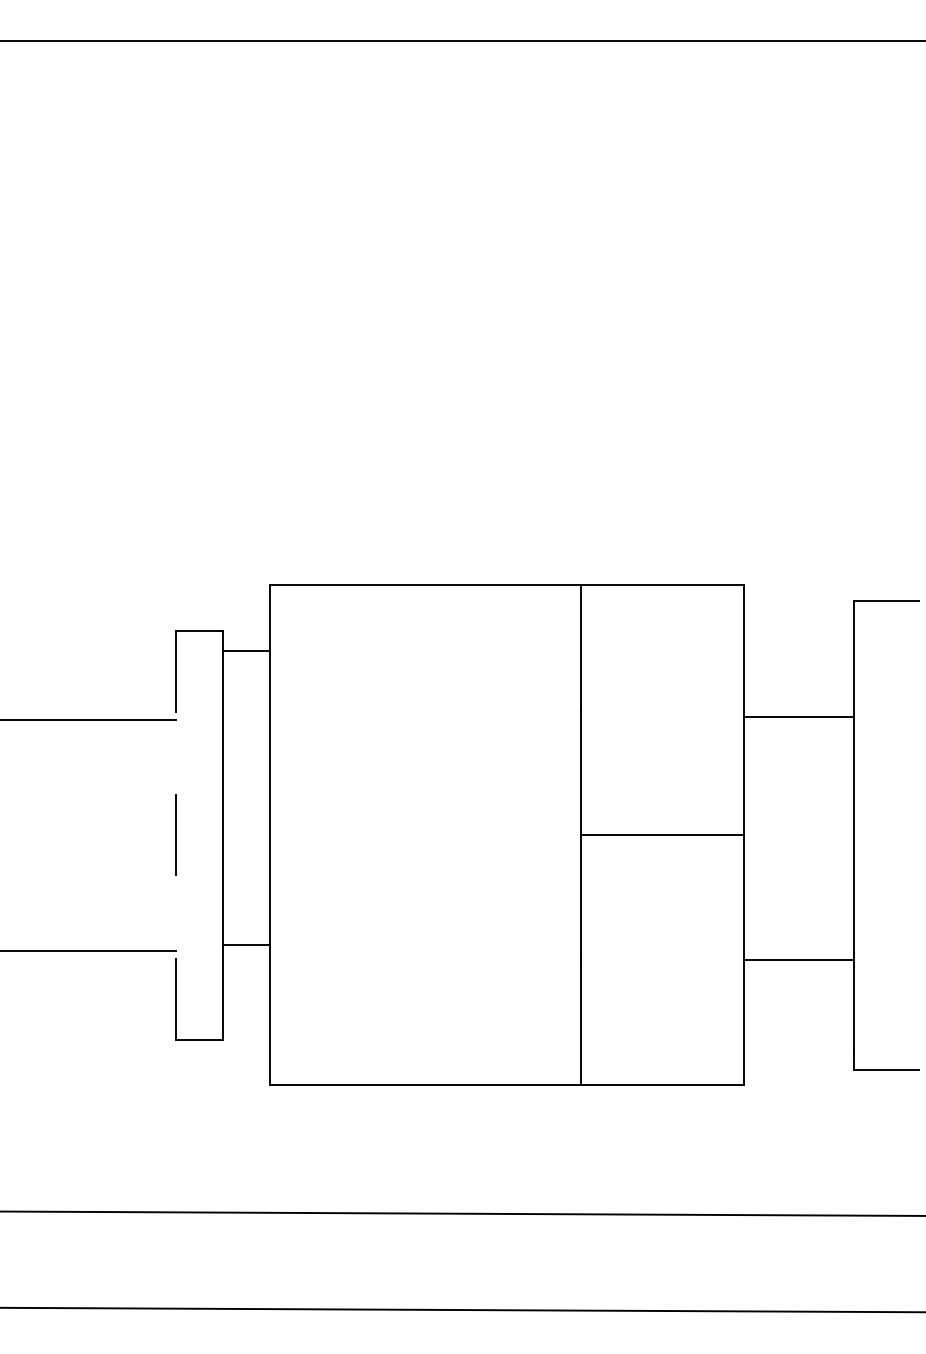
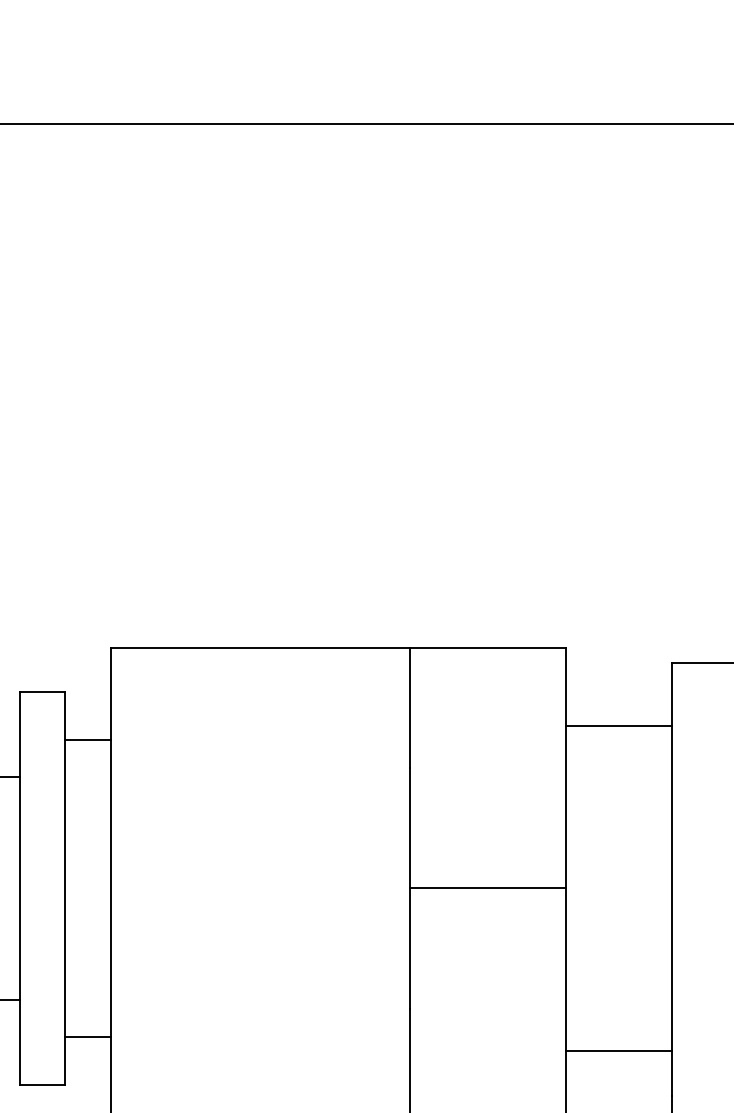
line: (246, 650) -> (87, 739), moved
line: (798, 716) -> (619, 726), moved
line: (175, 835) -> (19, 888), dashed -> solid
line: (246, 944) -> (87, 1036), moved
line: (798, 959) -> (619, 1050), moved

